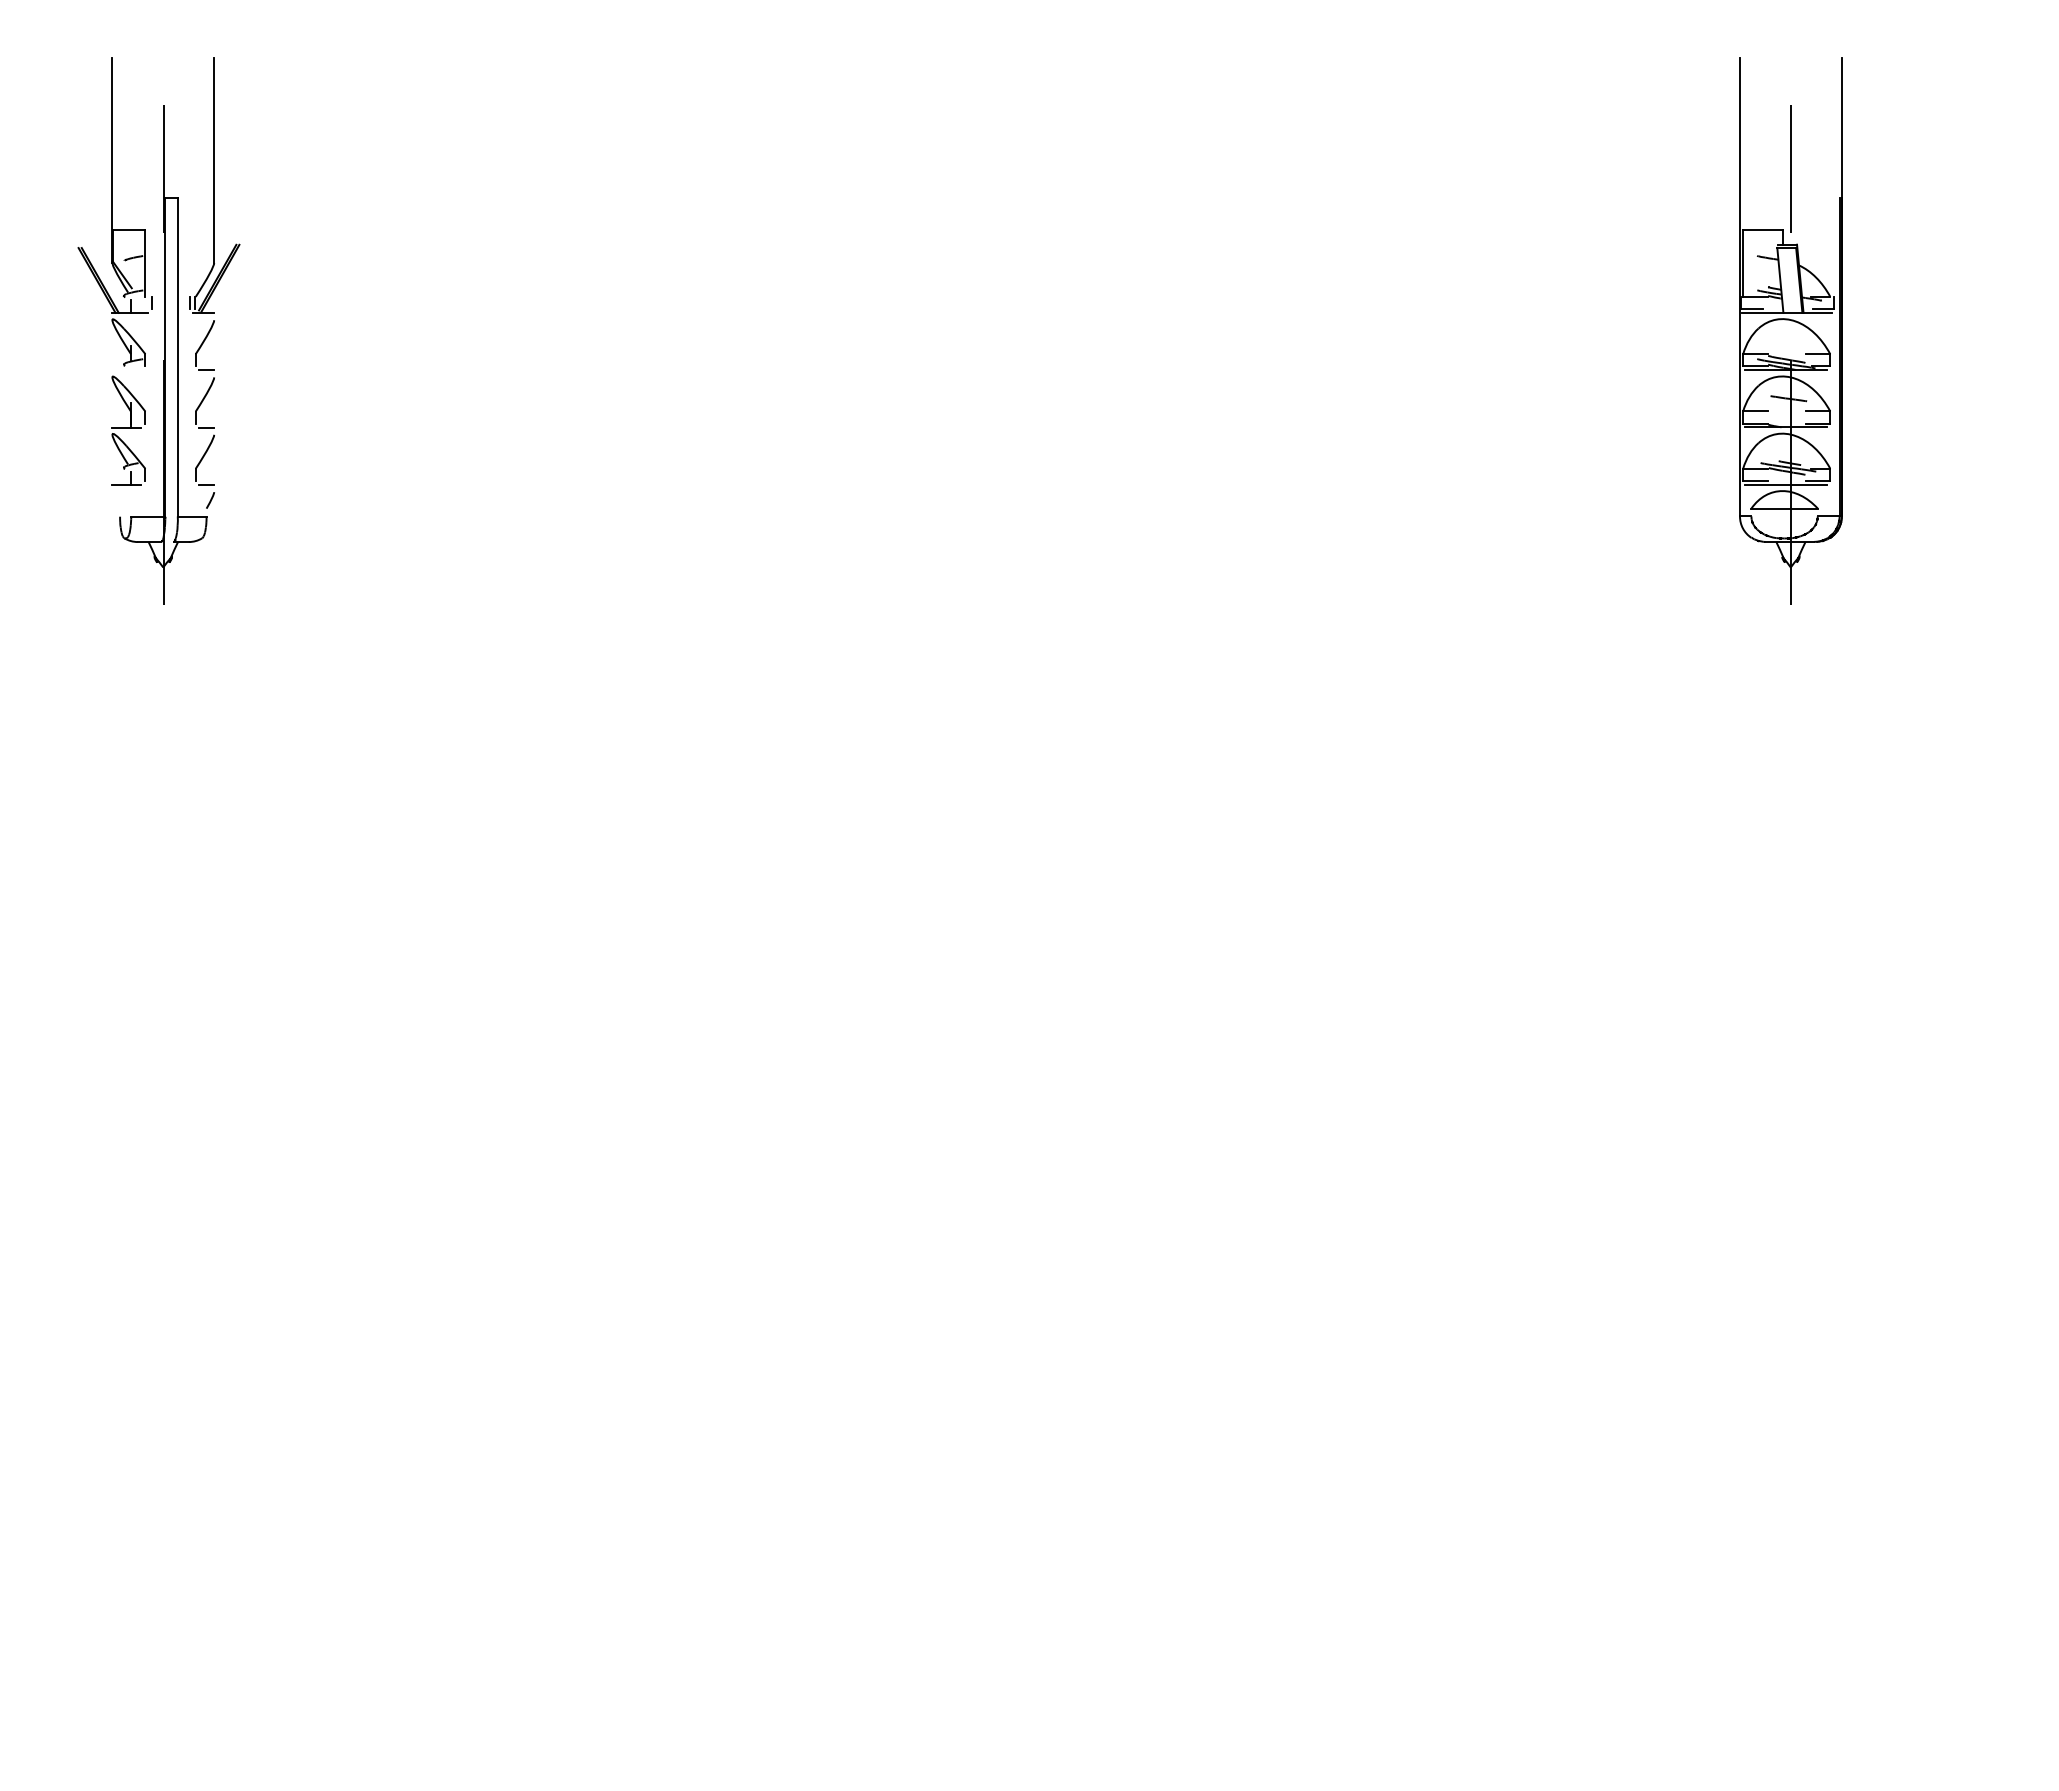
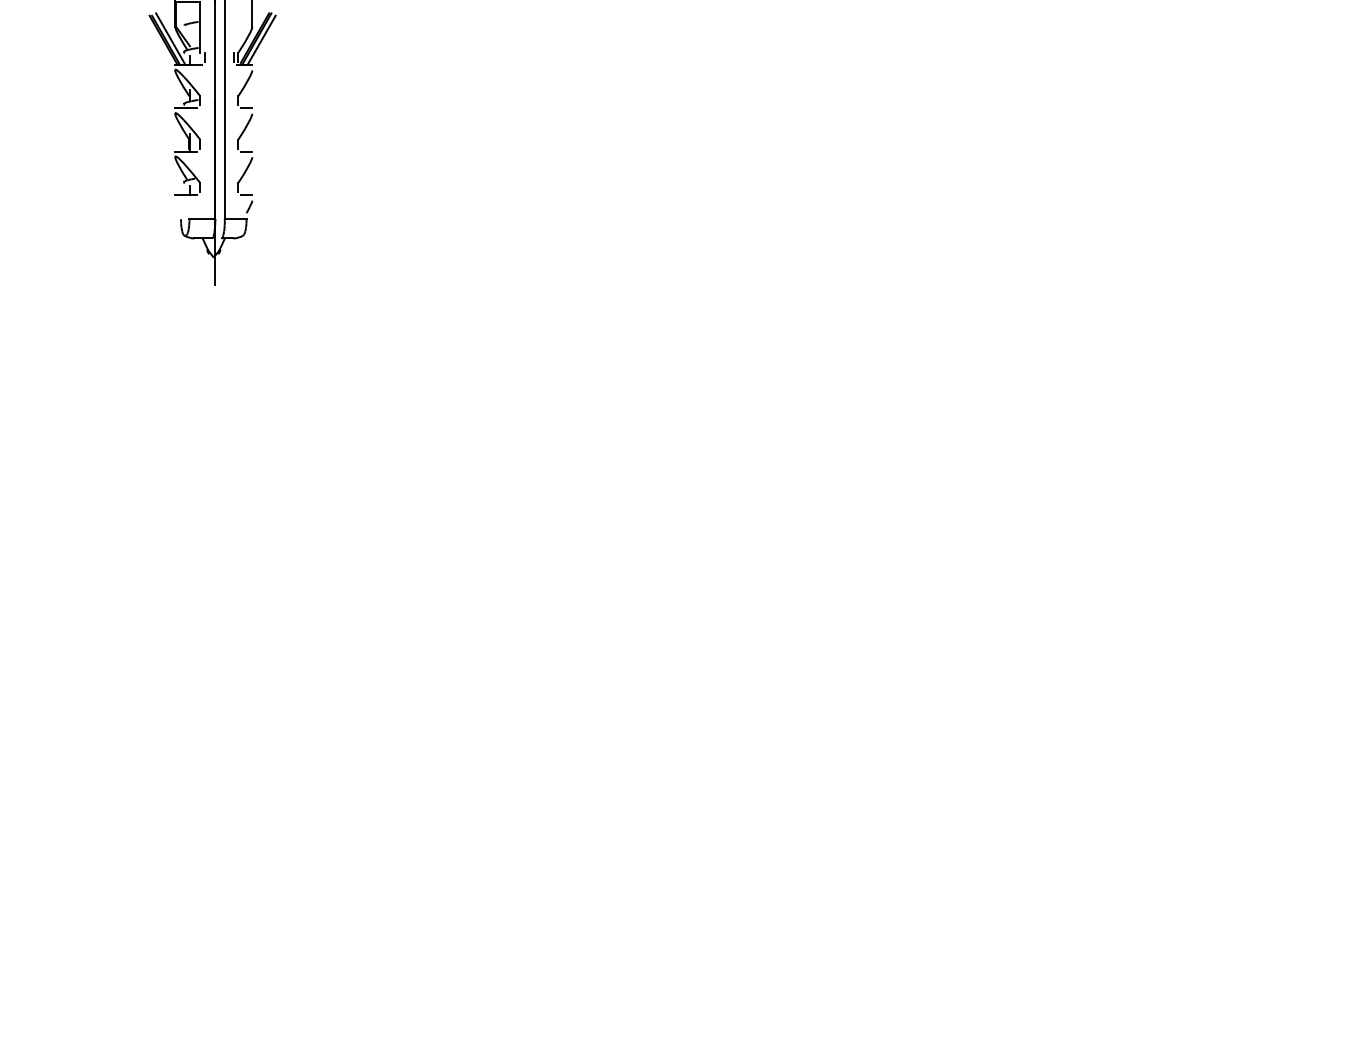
line: (106, 278) -> (170, 38), added
line: (226, 280) -> (261, 40), added
line: (126, 370) -> (185, 108), added

